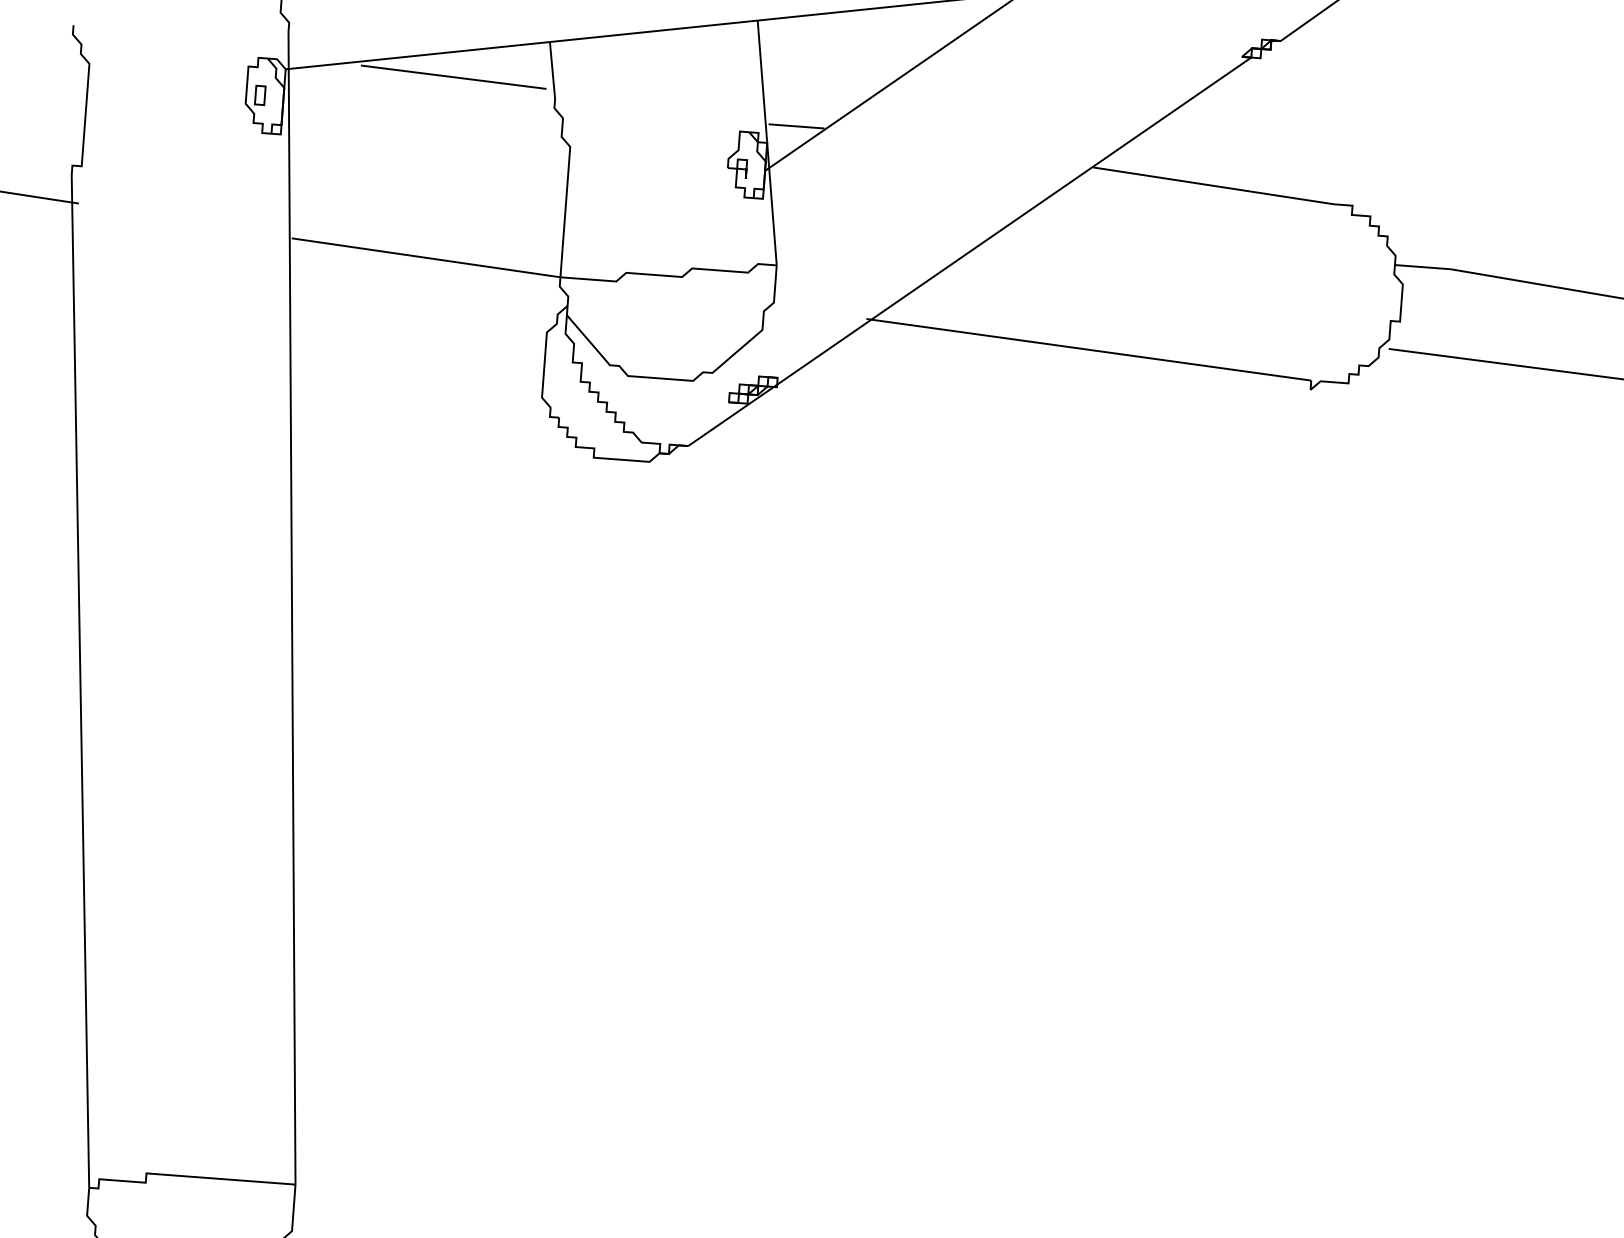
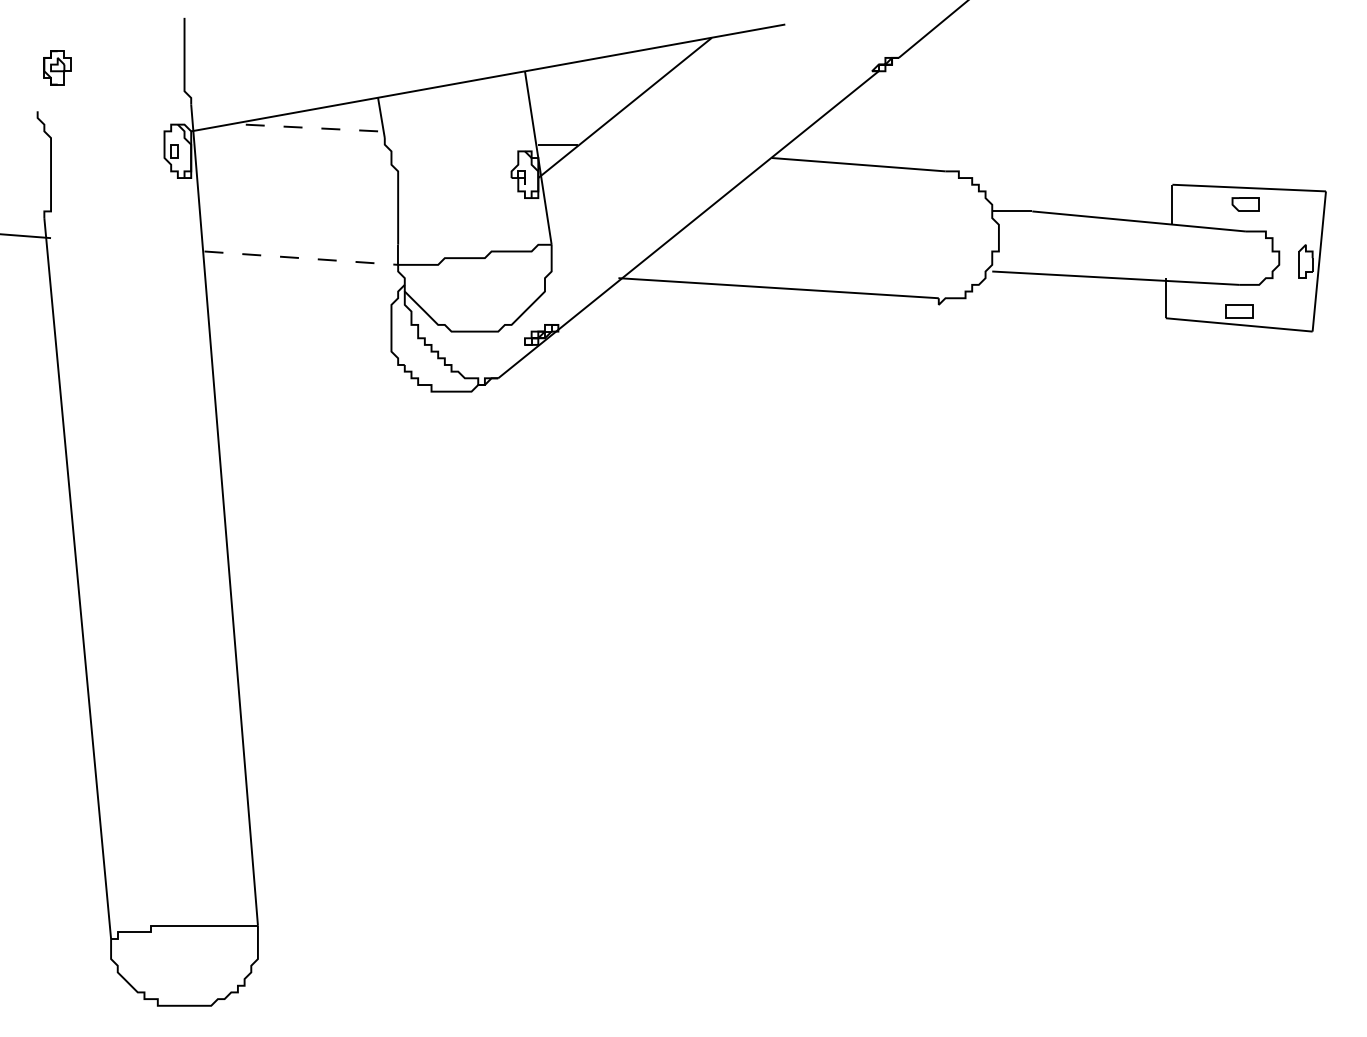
line: (453, 77) -> (311, 128), solid -> dashed
line: (426, 258) -> (301, 258), solid -> dashed

